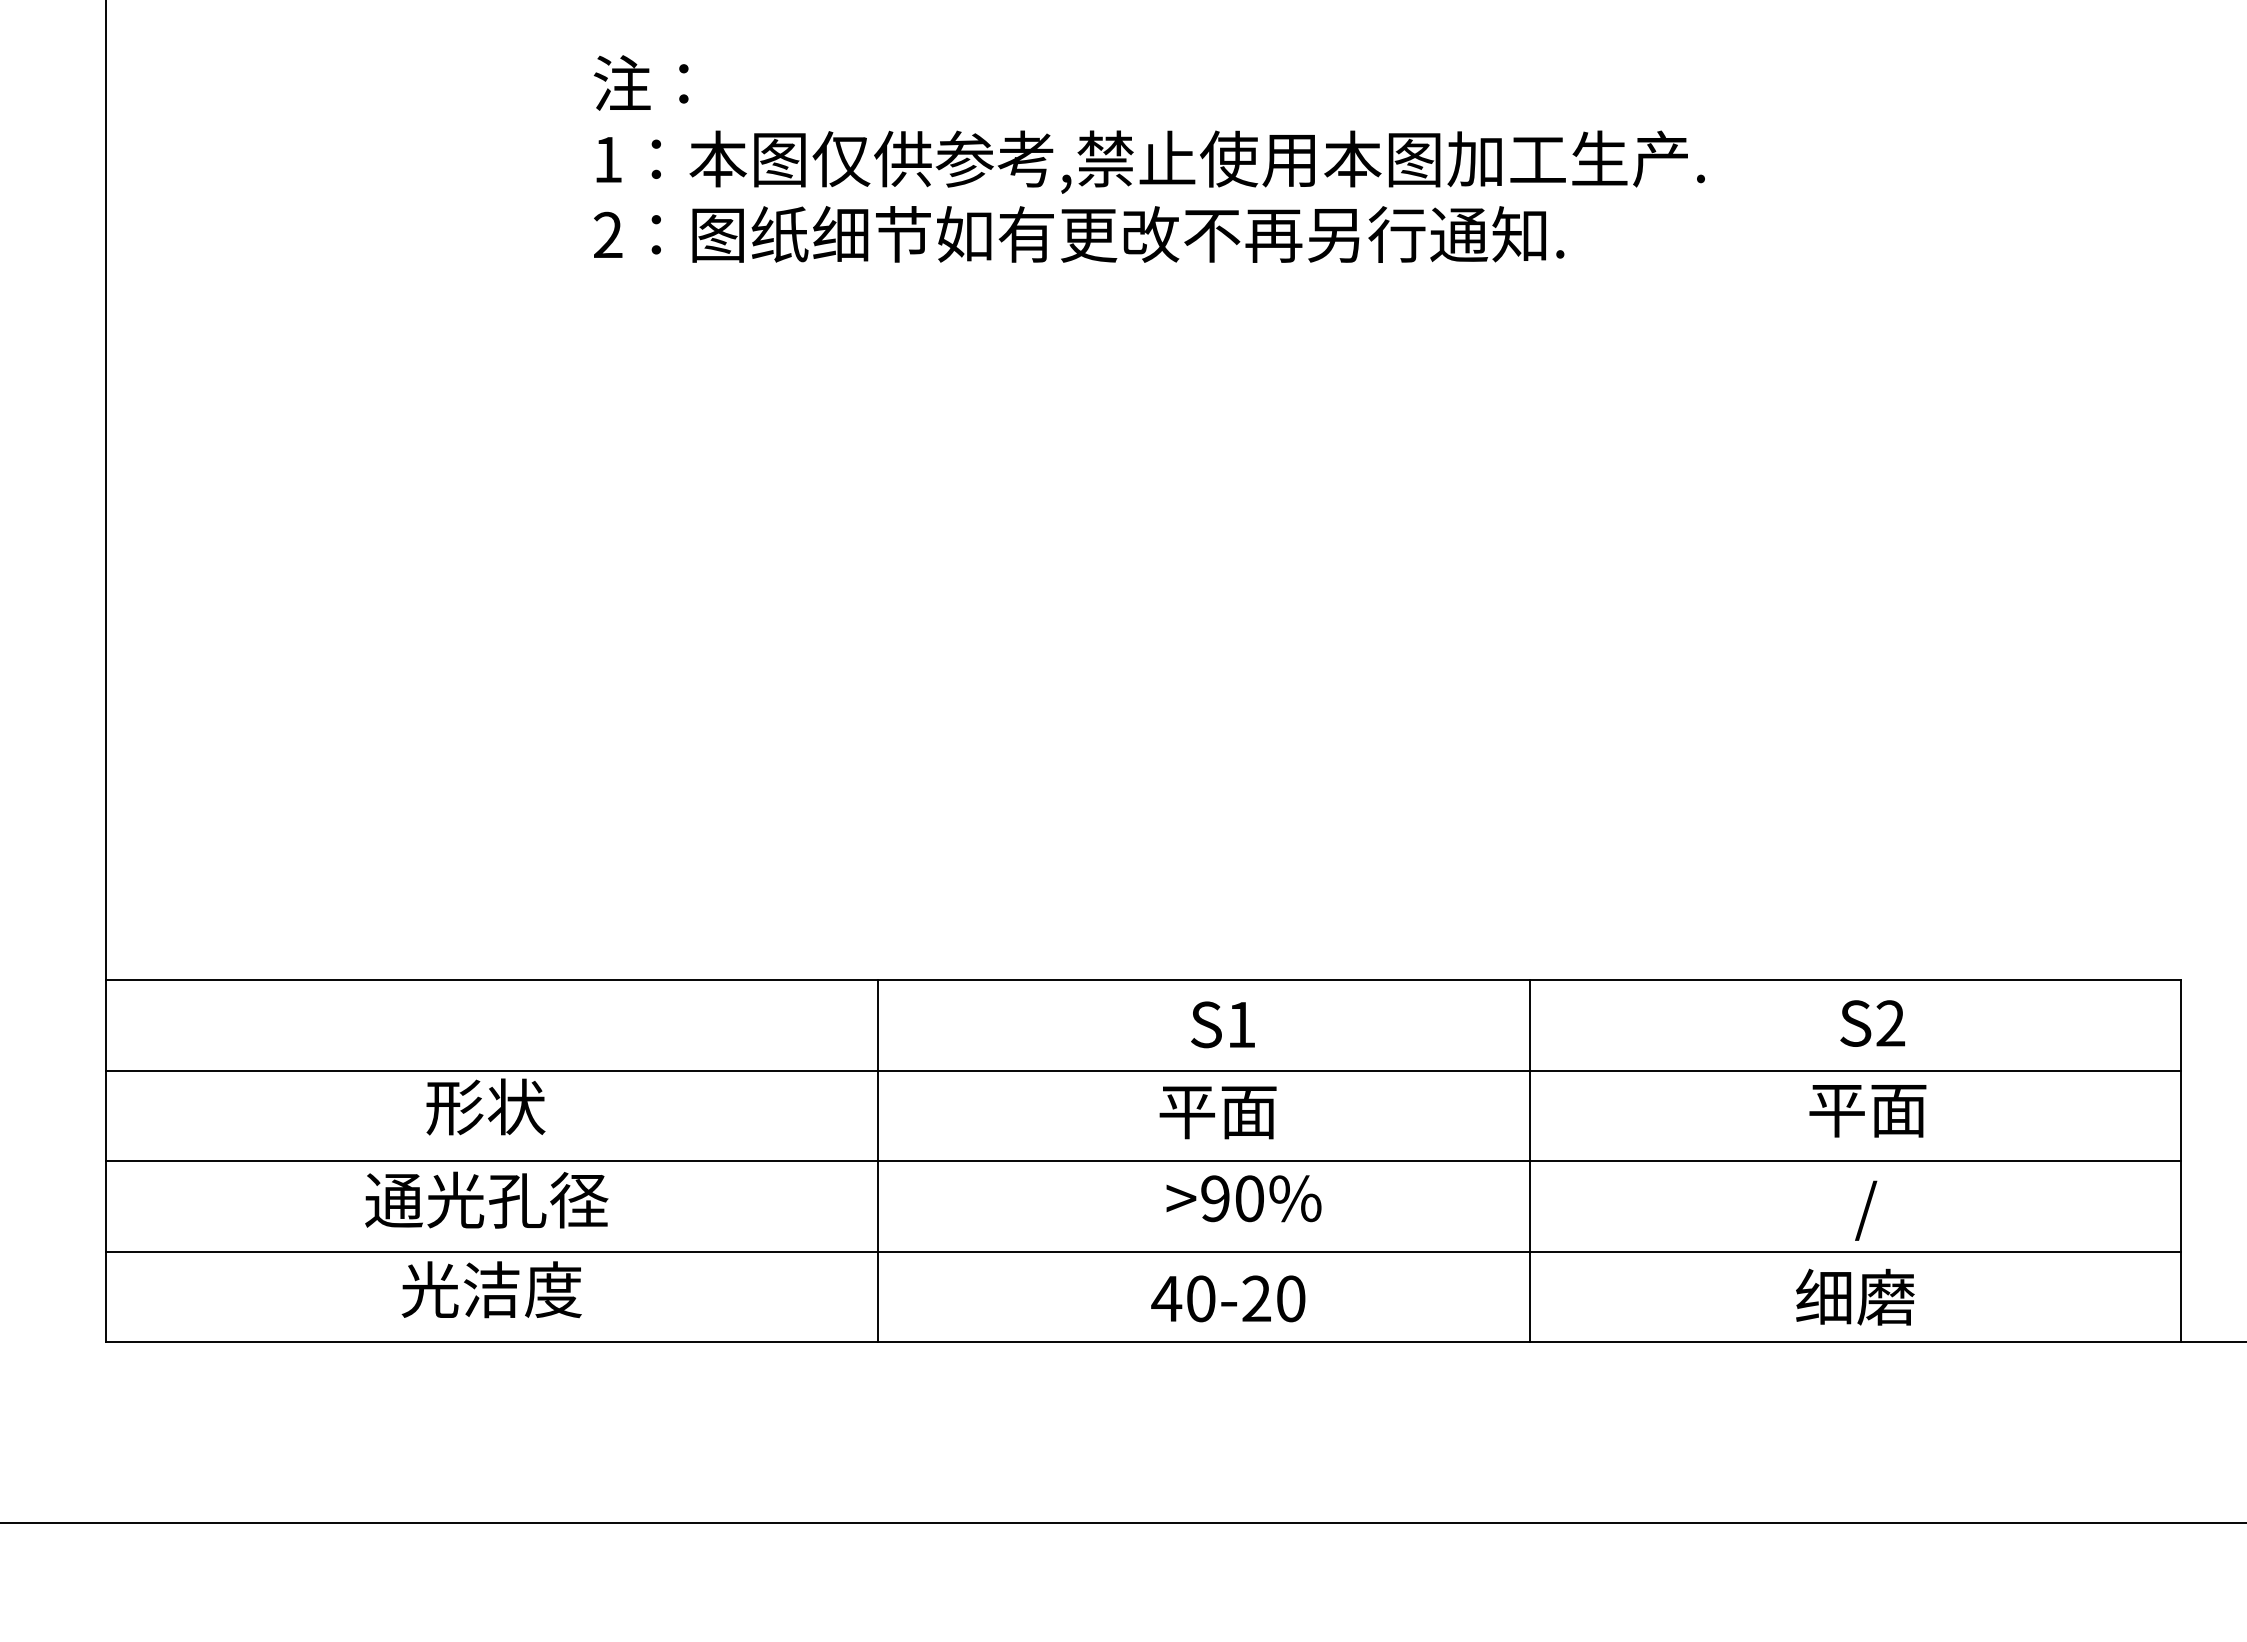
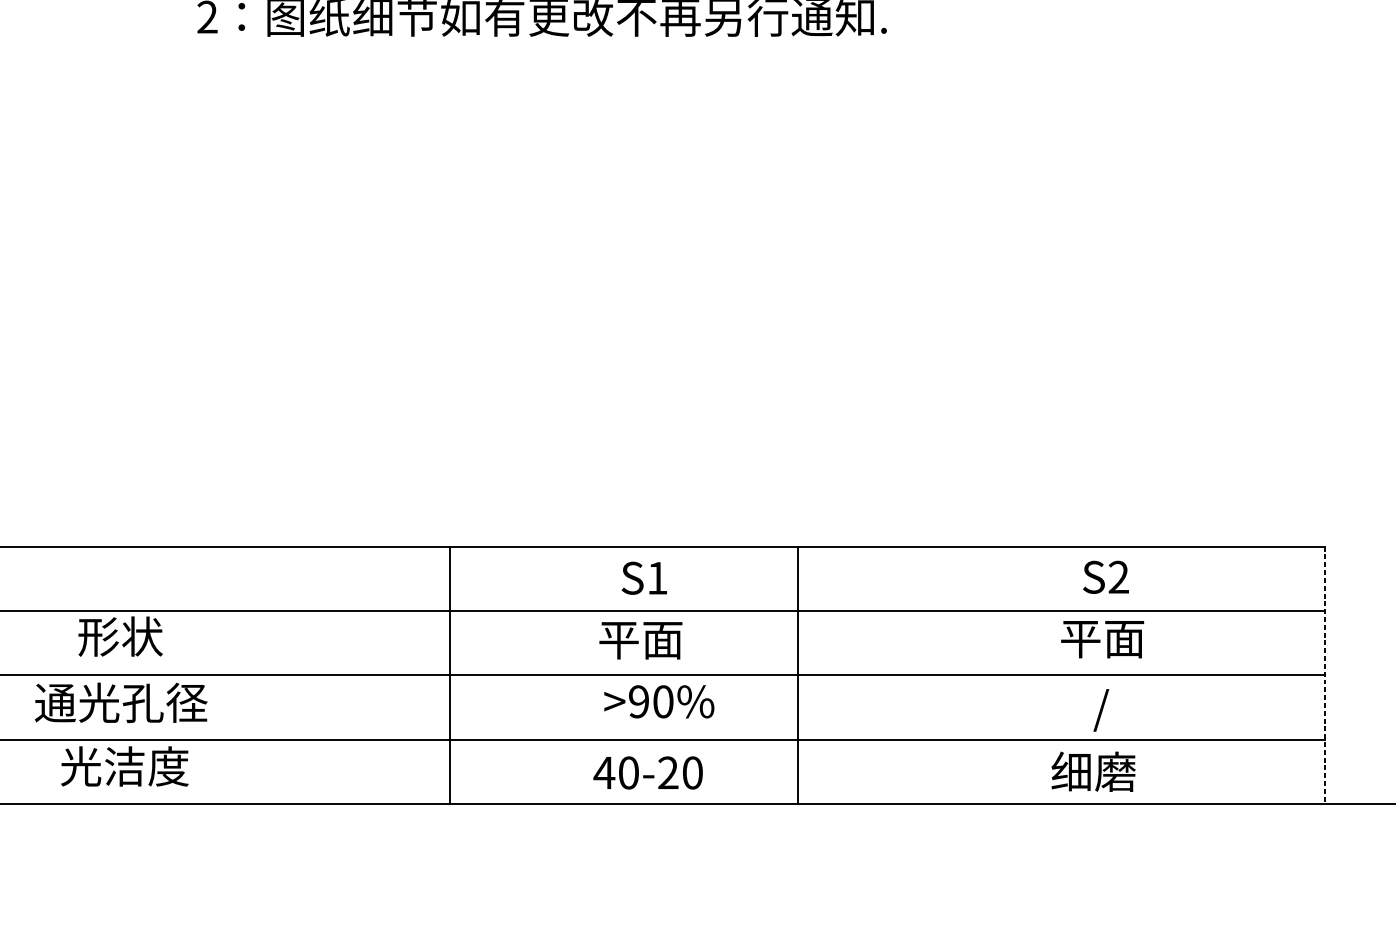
line: (877, 1161) -> (450, 675), moved
line: (1529, 1161) -> (797, 675), moved
line: (2181, 1161) -> (1325, 675), solid -> dashed

